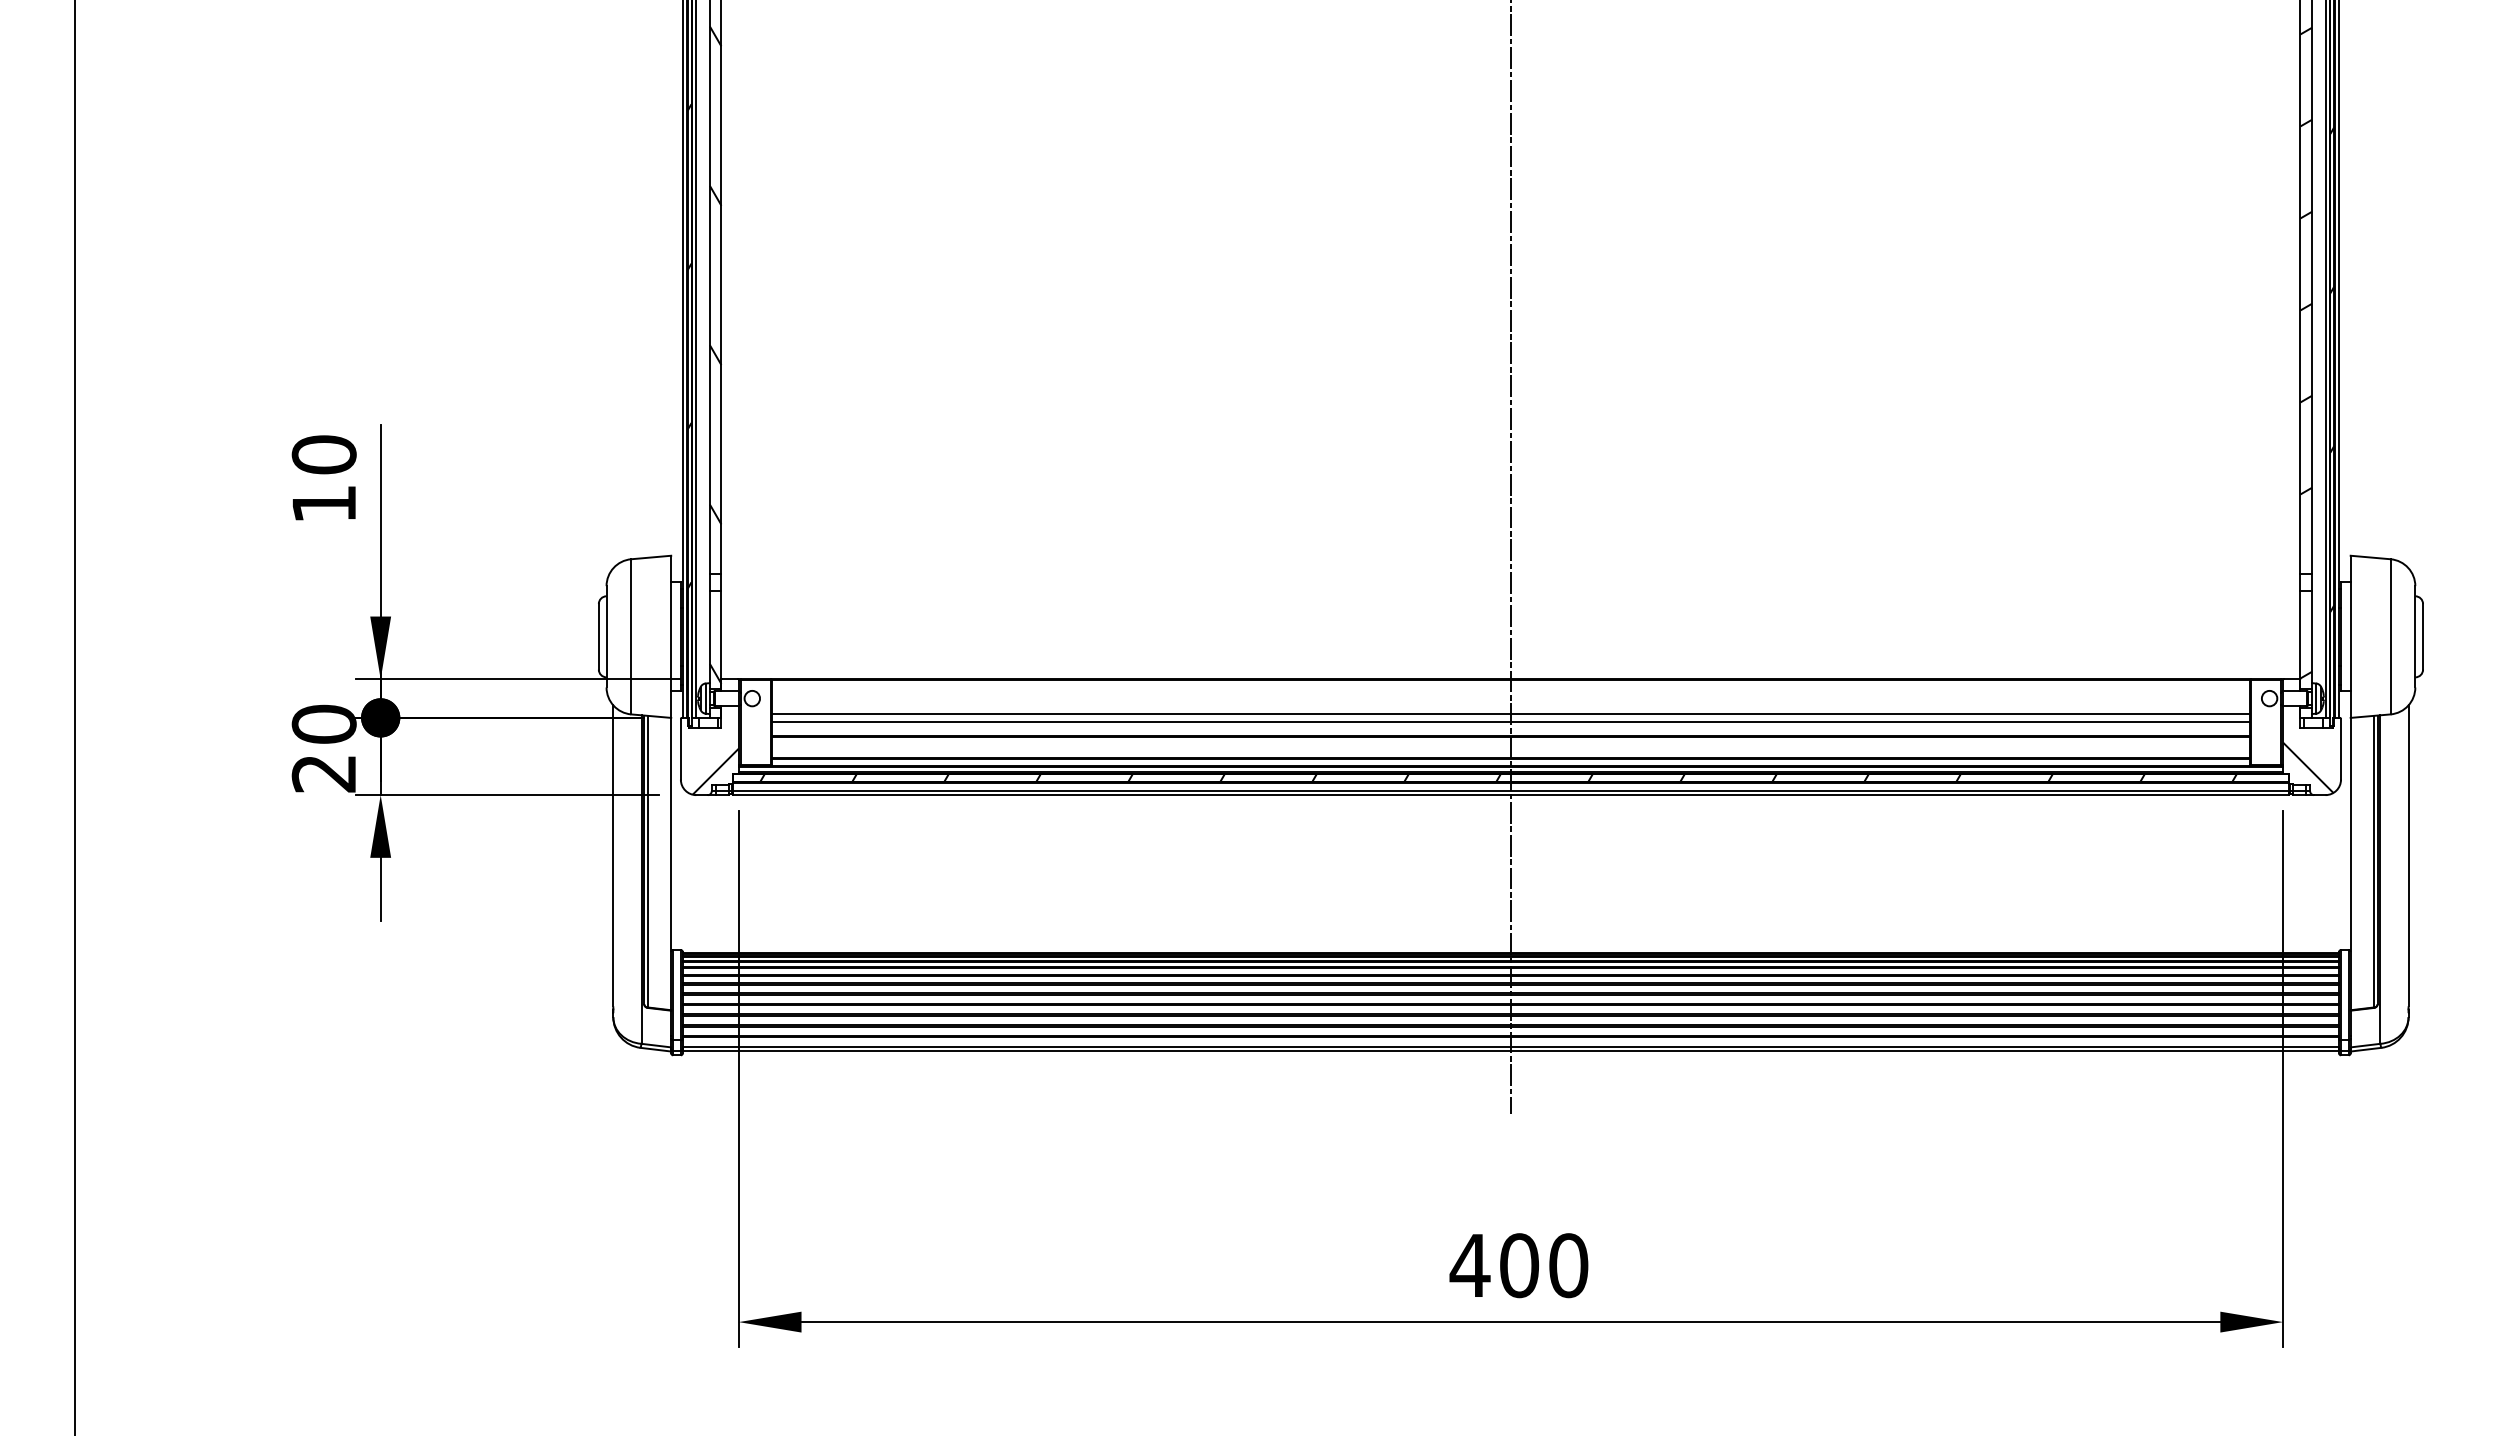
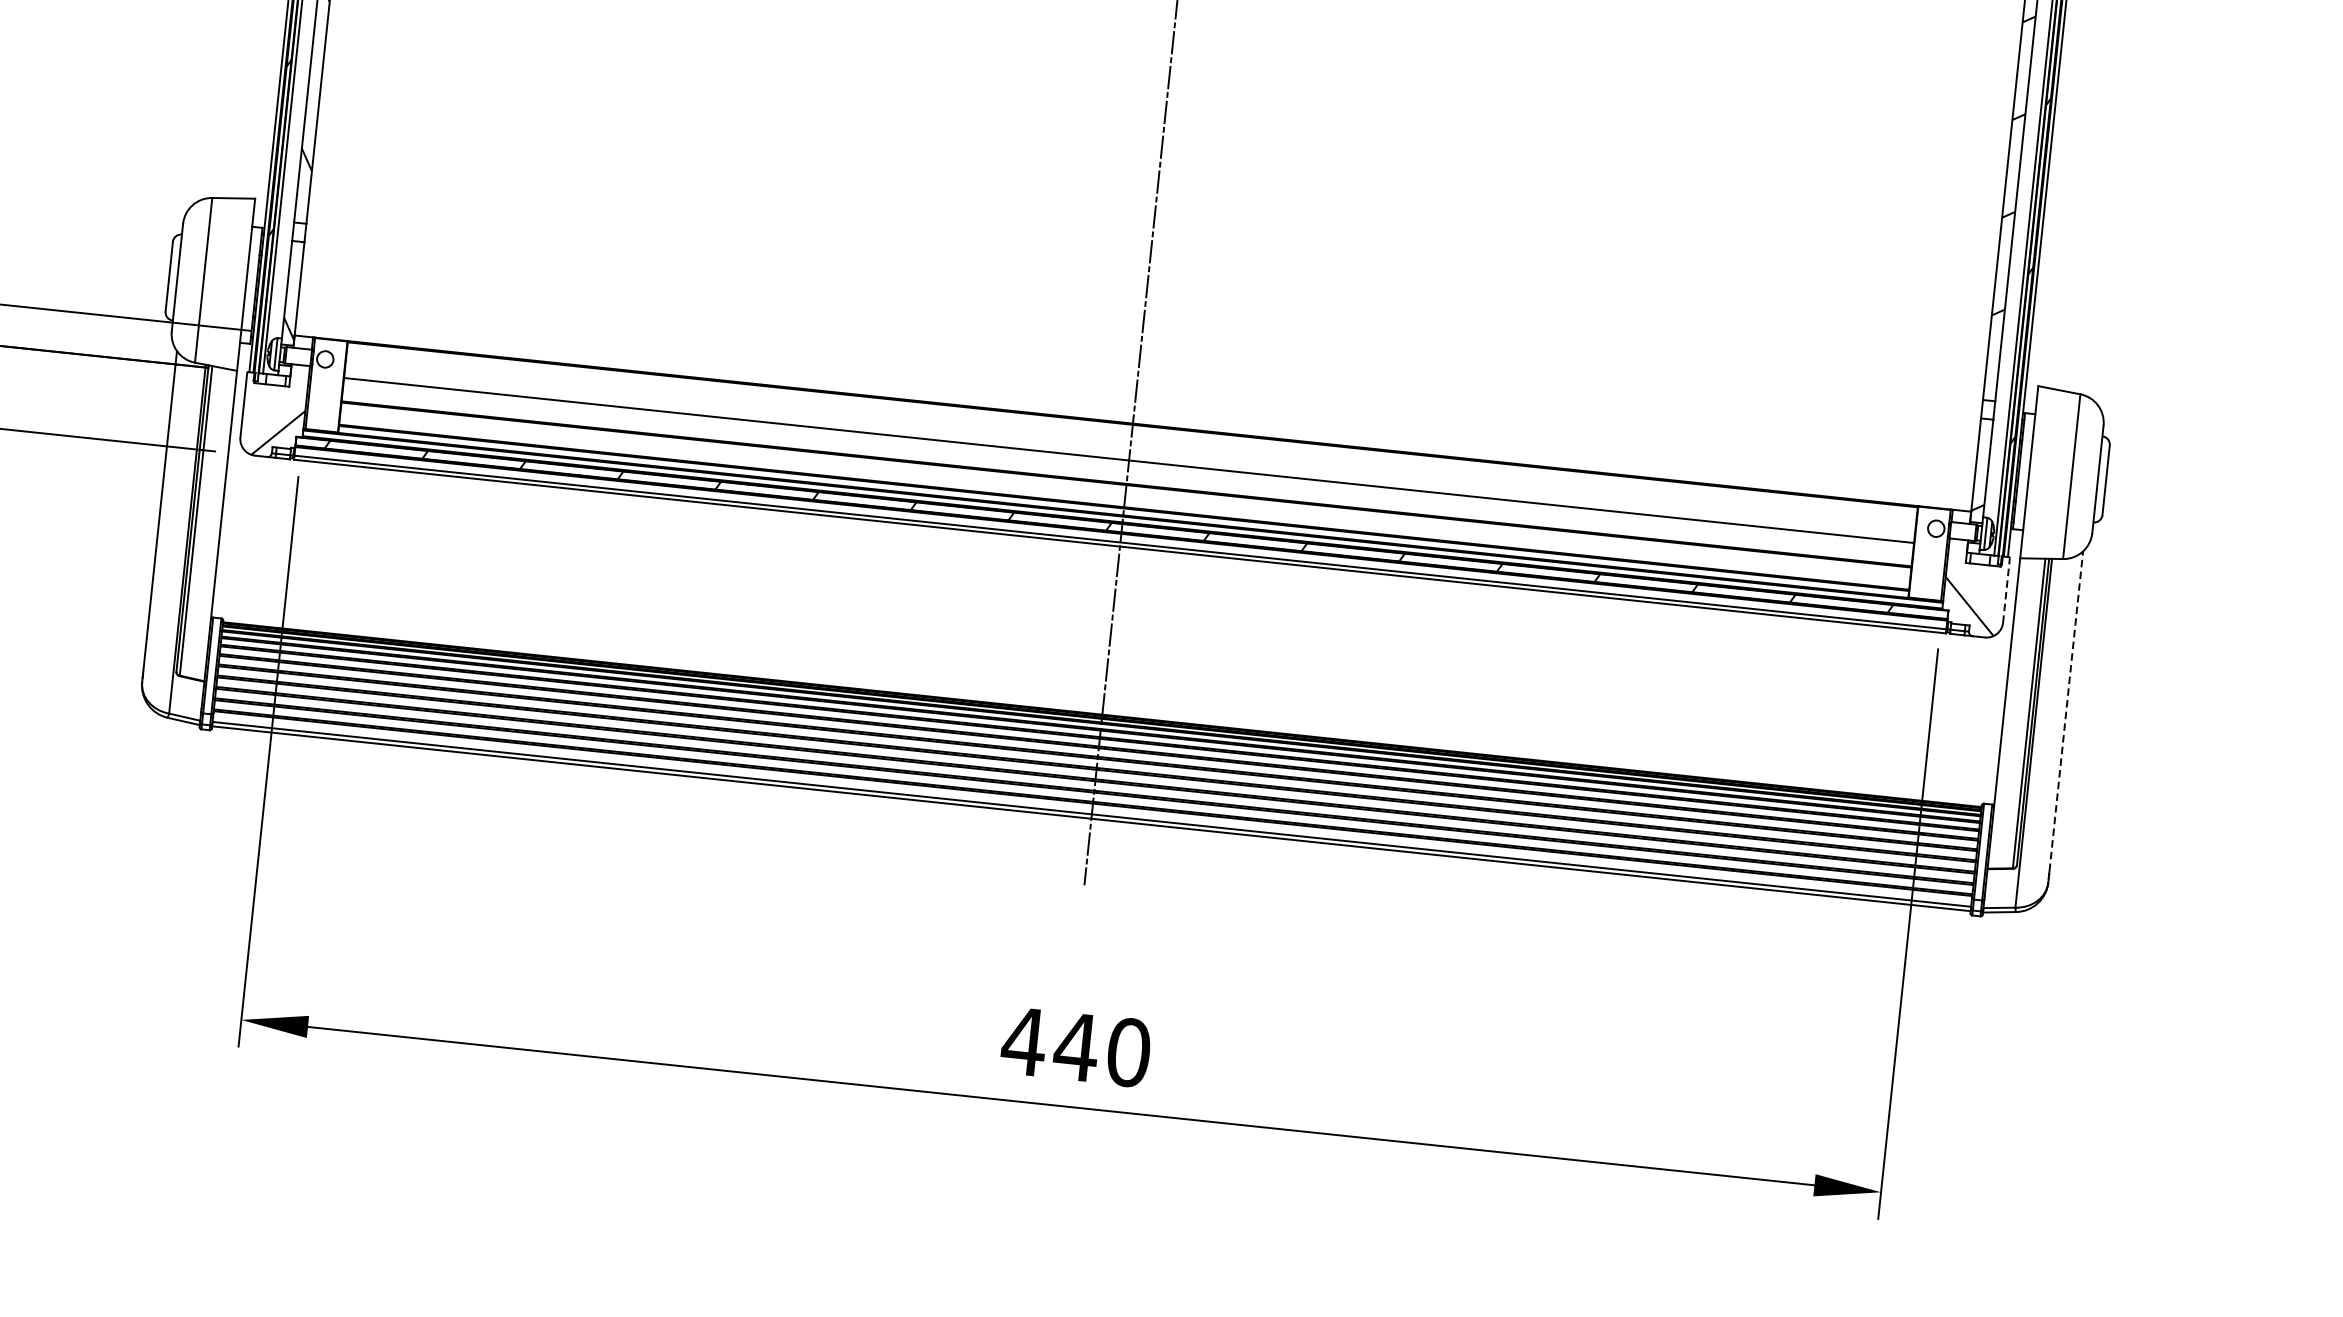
line: (1510, 721) -> (1127, 468), removed
line: (2341, 748) -> (2007, 589), solid -> dashed
line: (2408, 855) -> (2066, 710), solid -> dashed
text: (1518, 1265) -> (1075, 1046), 400 -> 440

